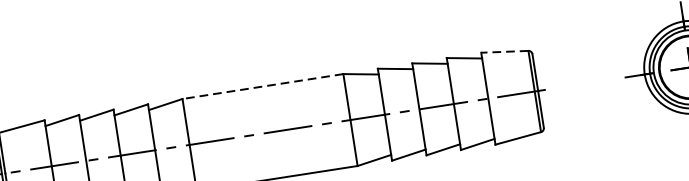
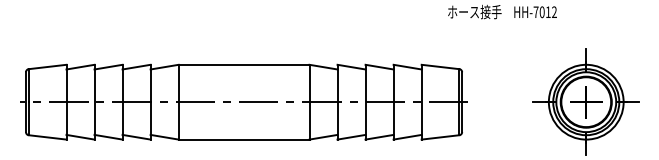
line: (504, 51) -> (440, 66), dashed -> solid
line: (262, 86) -> (243, 64), dashed -> solid

